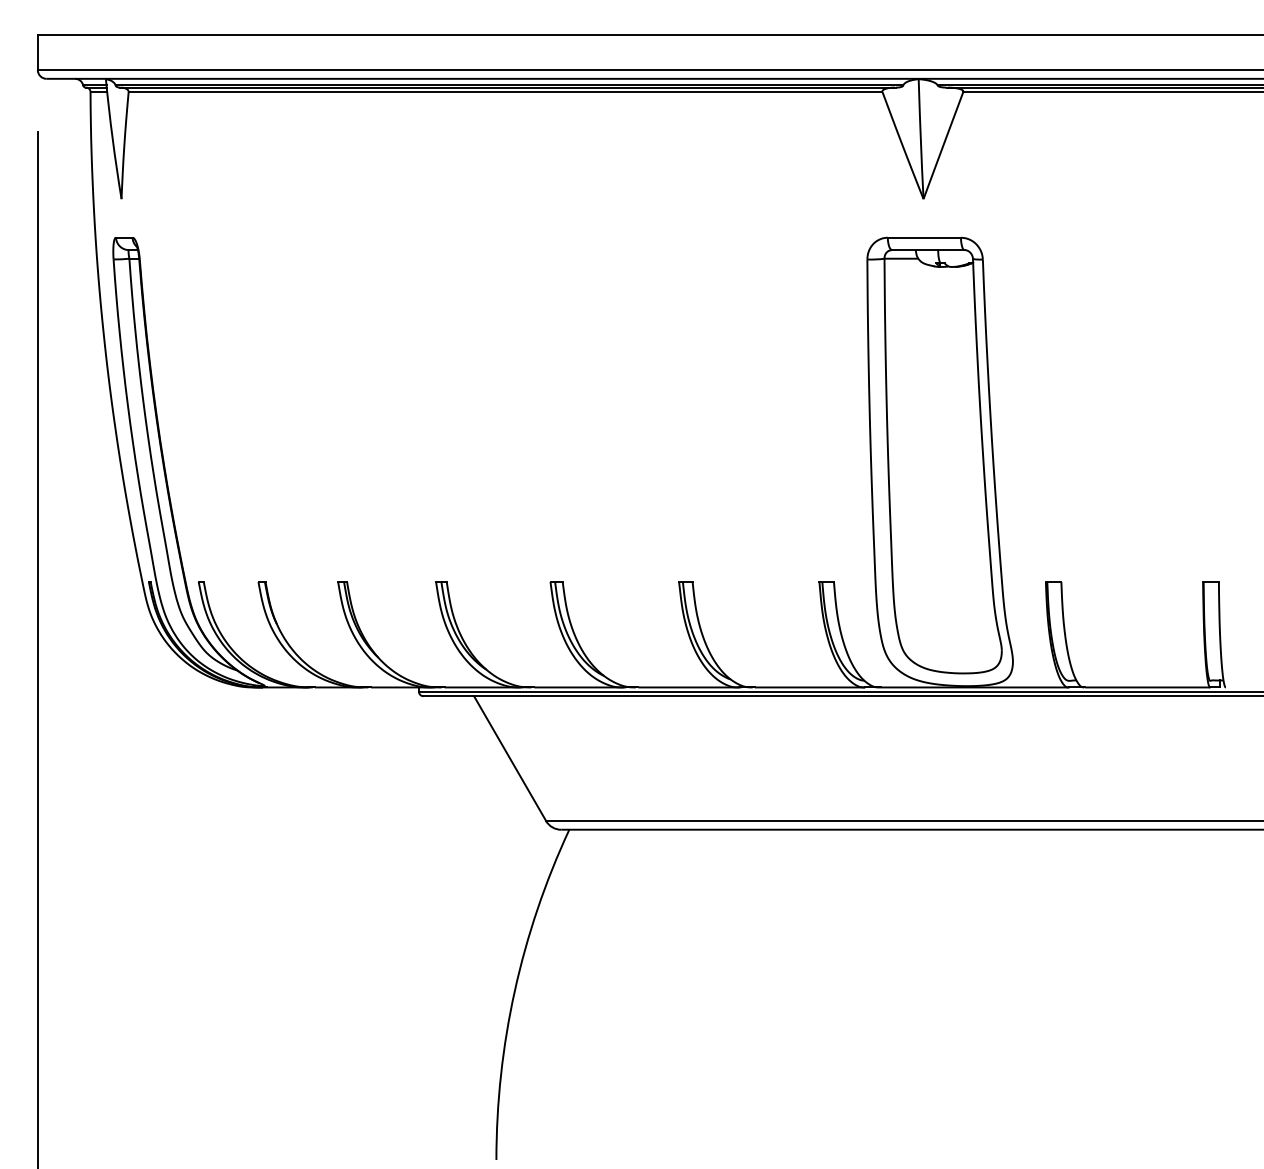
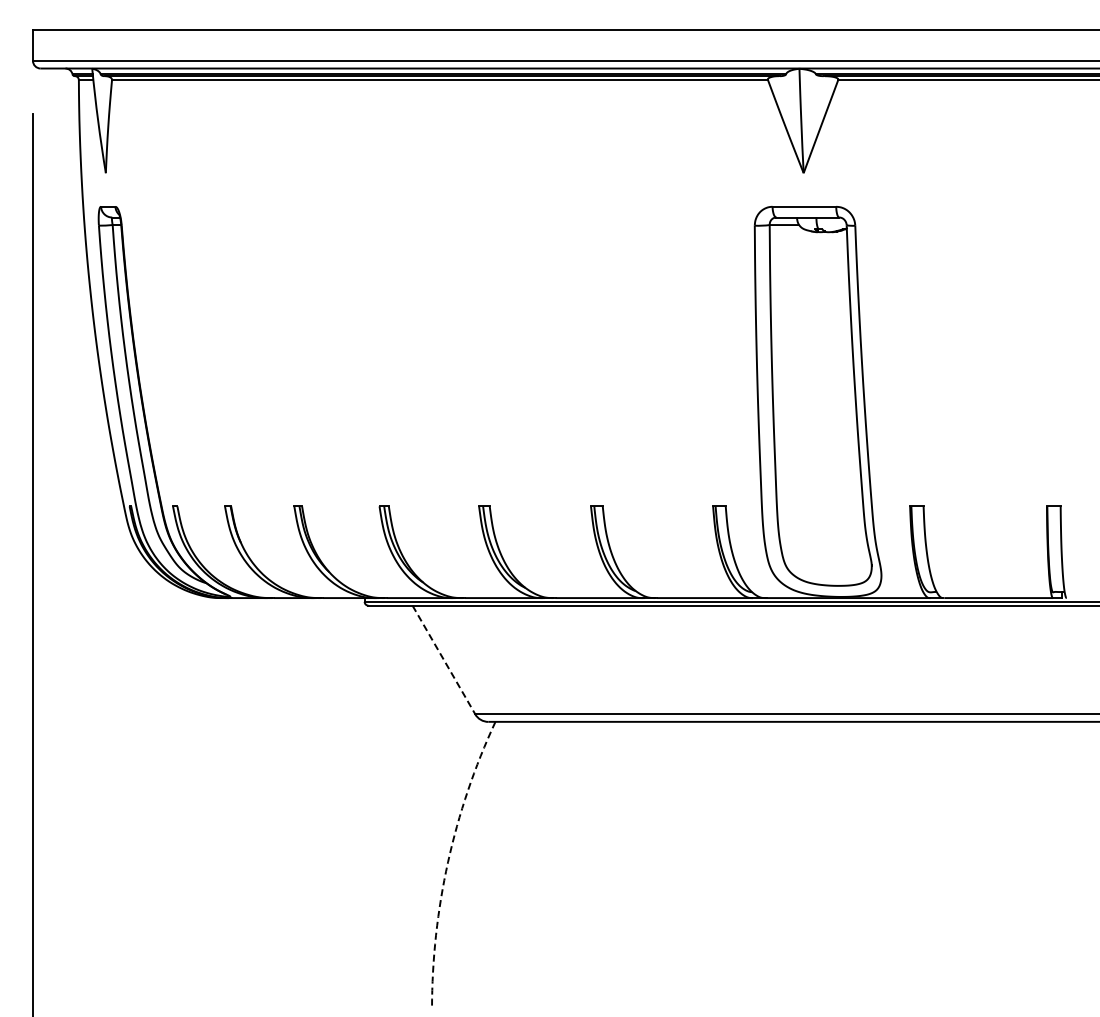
line: (509, 758) -> (443, 659), solid -> dashed
arc: (515, 991) -> (448, 862), solid -> dashed

